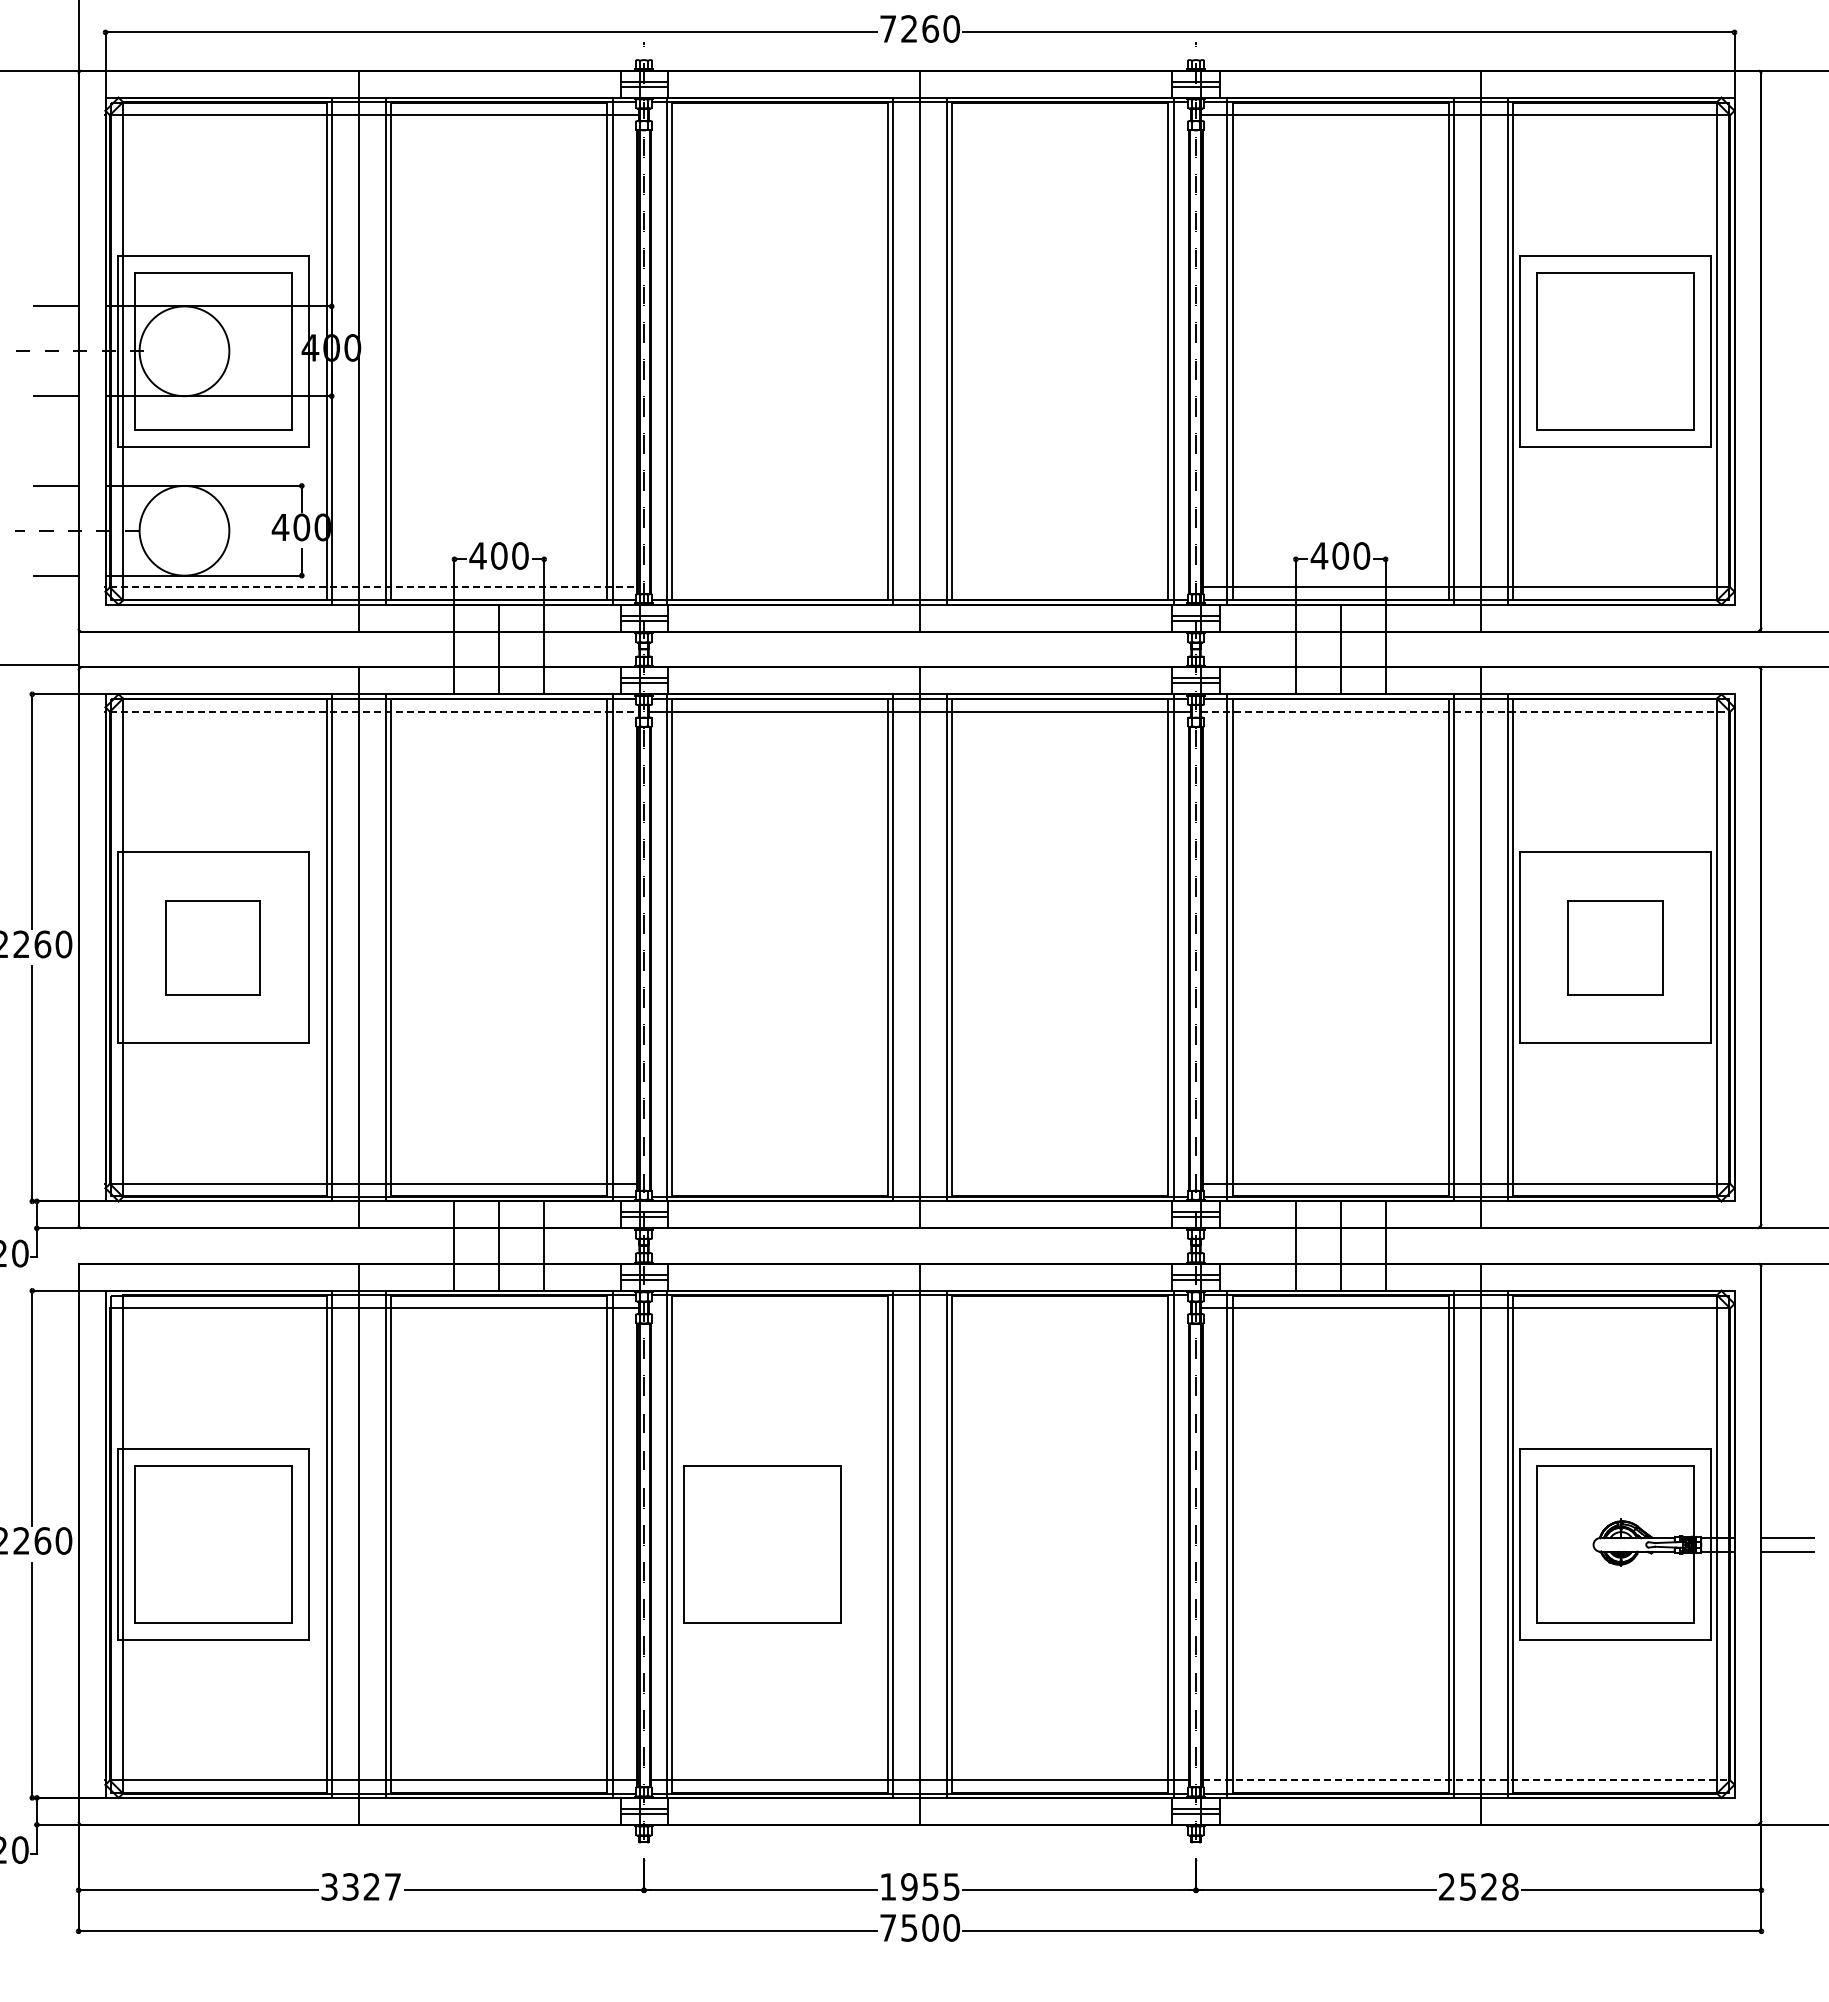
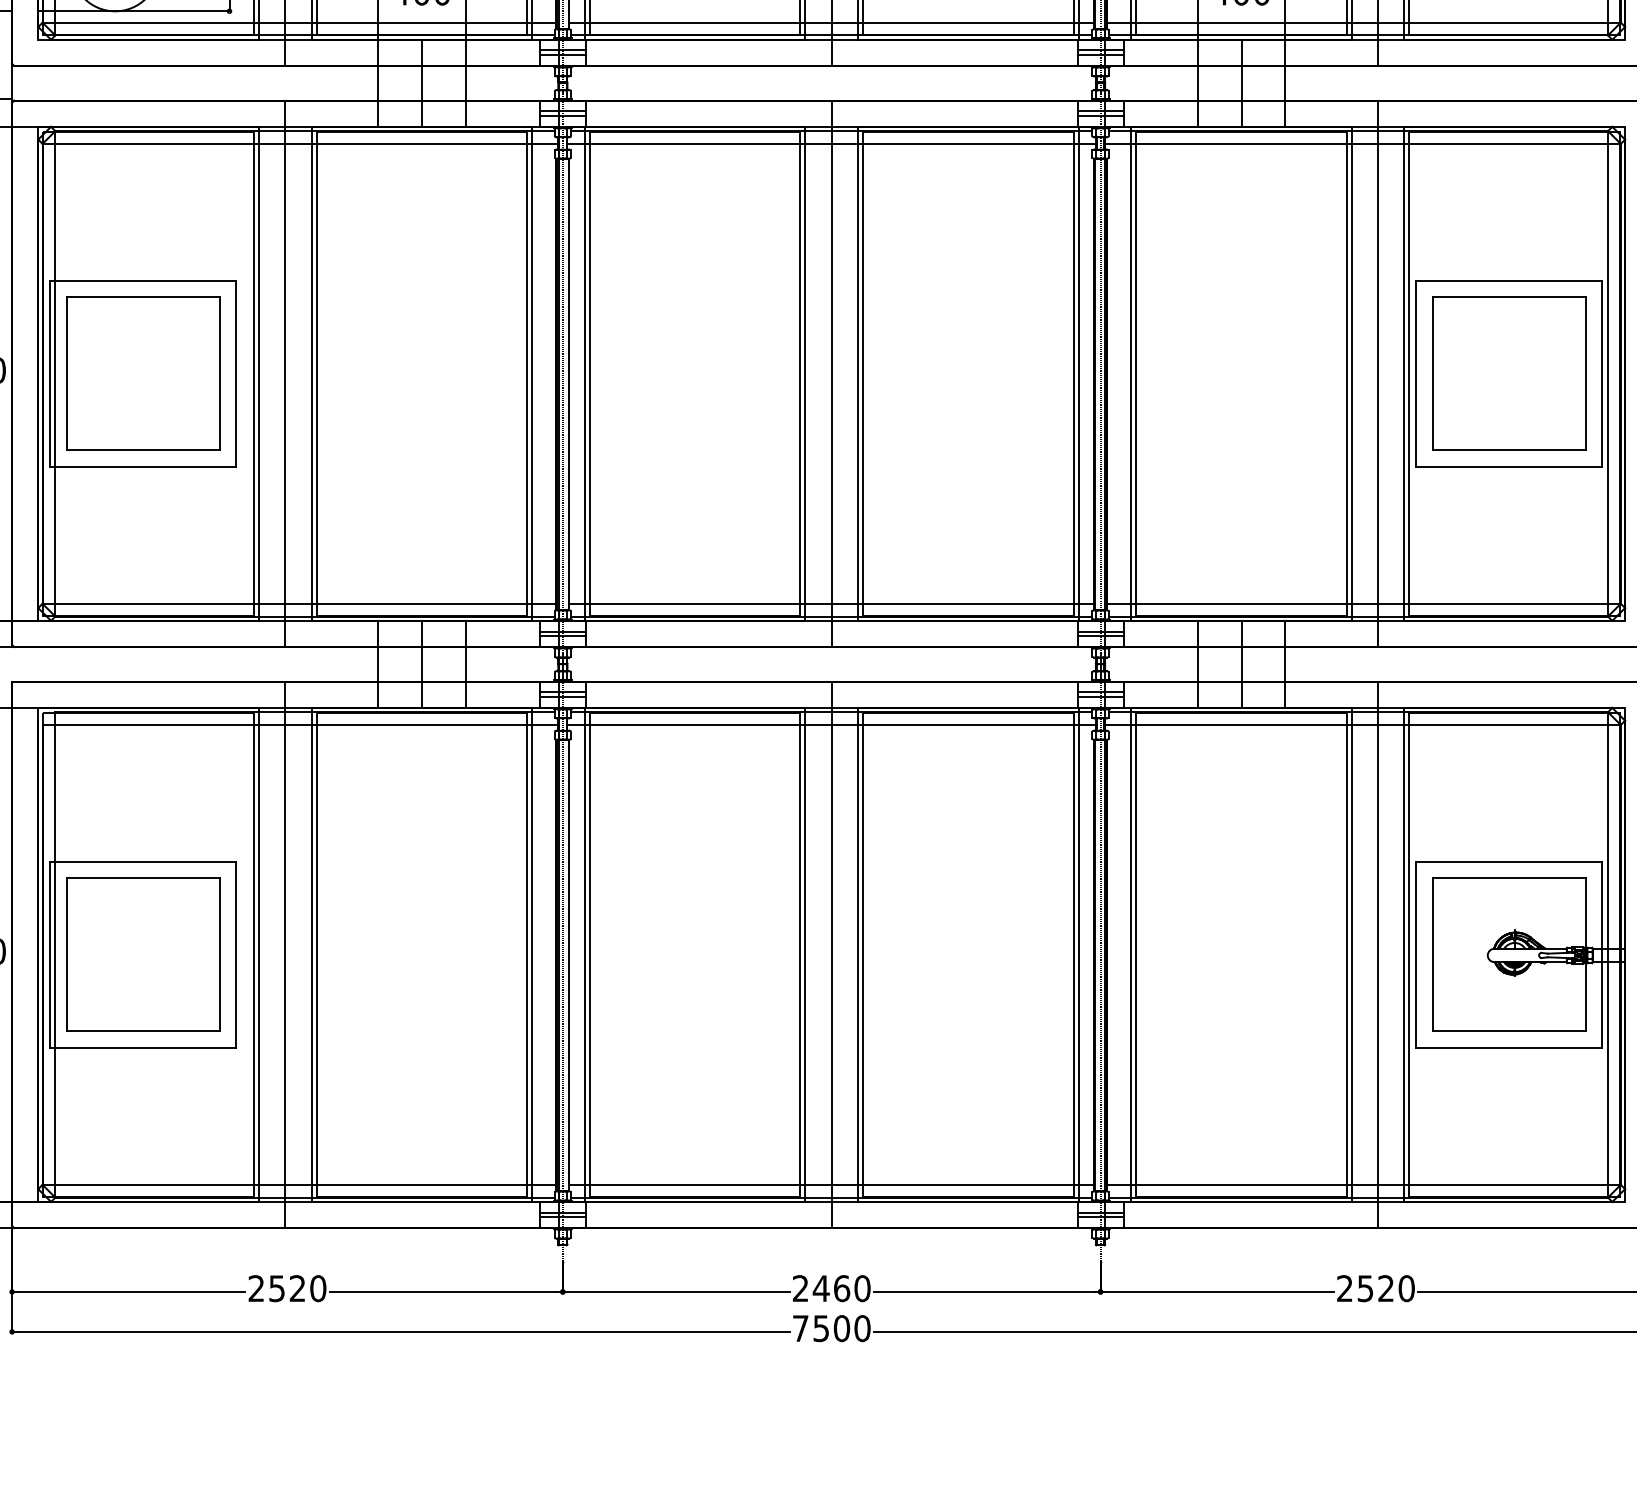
line: (373, 587) -> (299, 22), dashed -> solid
line: (919, 587) -> (831, 22), added
line: (374, 711) -> (300, 143), dashed -> solid
line: (1465, 711) -> (1363, 143), dashed -> solid
part: (213, 947) -> (143, 373), size x1.67
part: (1615, 947) -> (1509, 373), size x1.67
line: (919, 1183) -> (831, 603), added
line: (919, 1308) -> (831, 725), added
part: (762, 1544) -> (678, 955), removed
line: (1466, 1780) -> (1364, 1184), dashed -> solid
text: (361, 1886) -> (287, 1288), 3327 -> 2520
text: (920, 1886) -> (832, 1288), 1955 -> 2460
text: (1510, 1886) -> (1406, 1288), 2528 -> 2520

